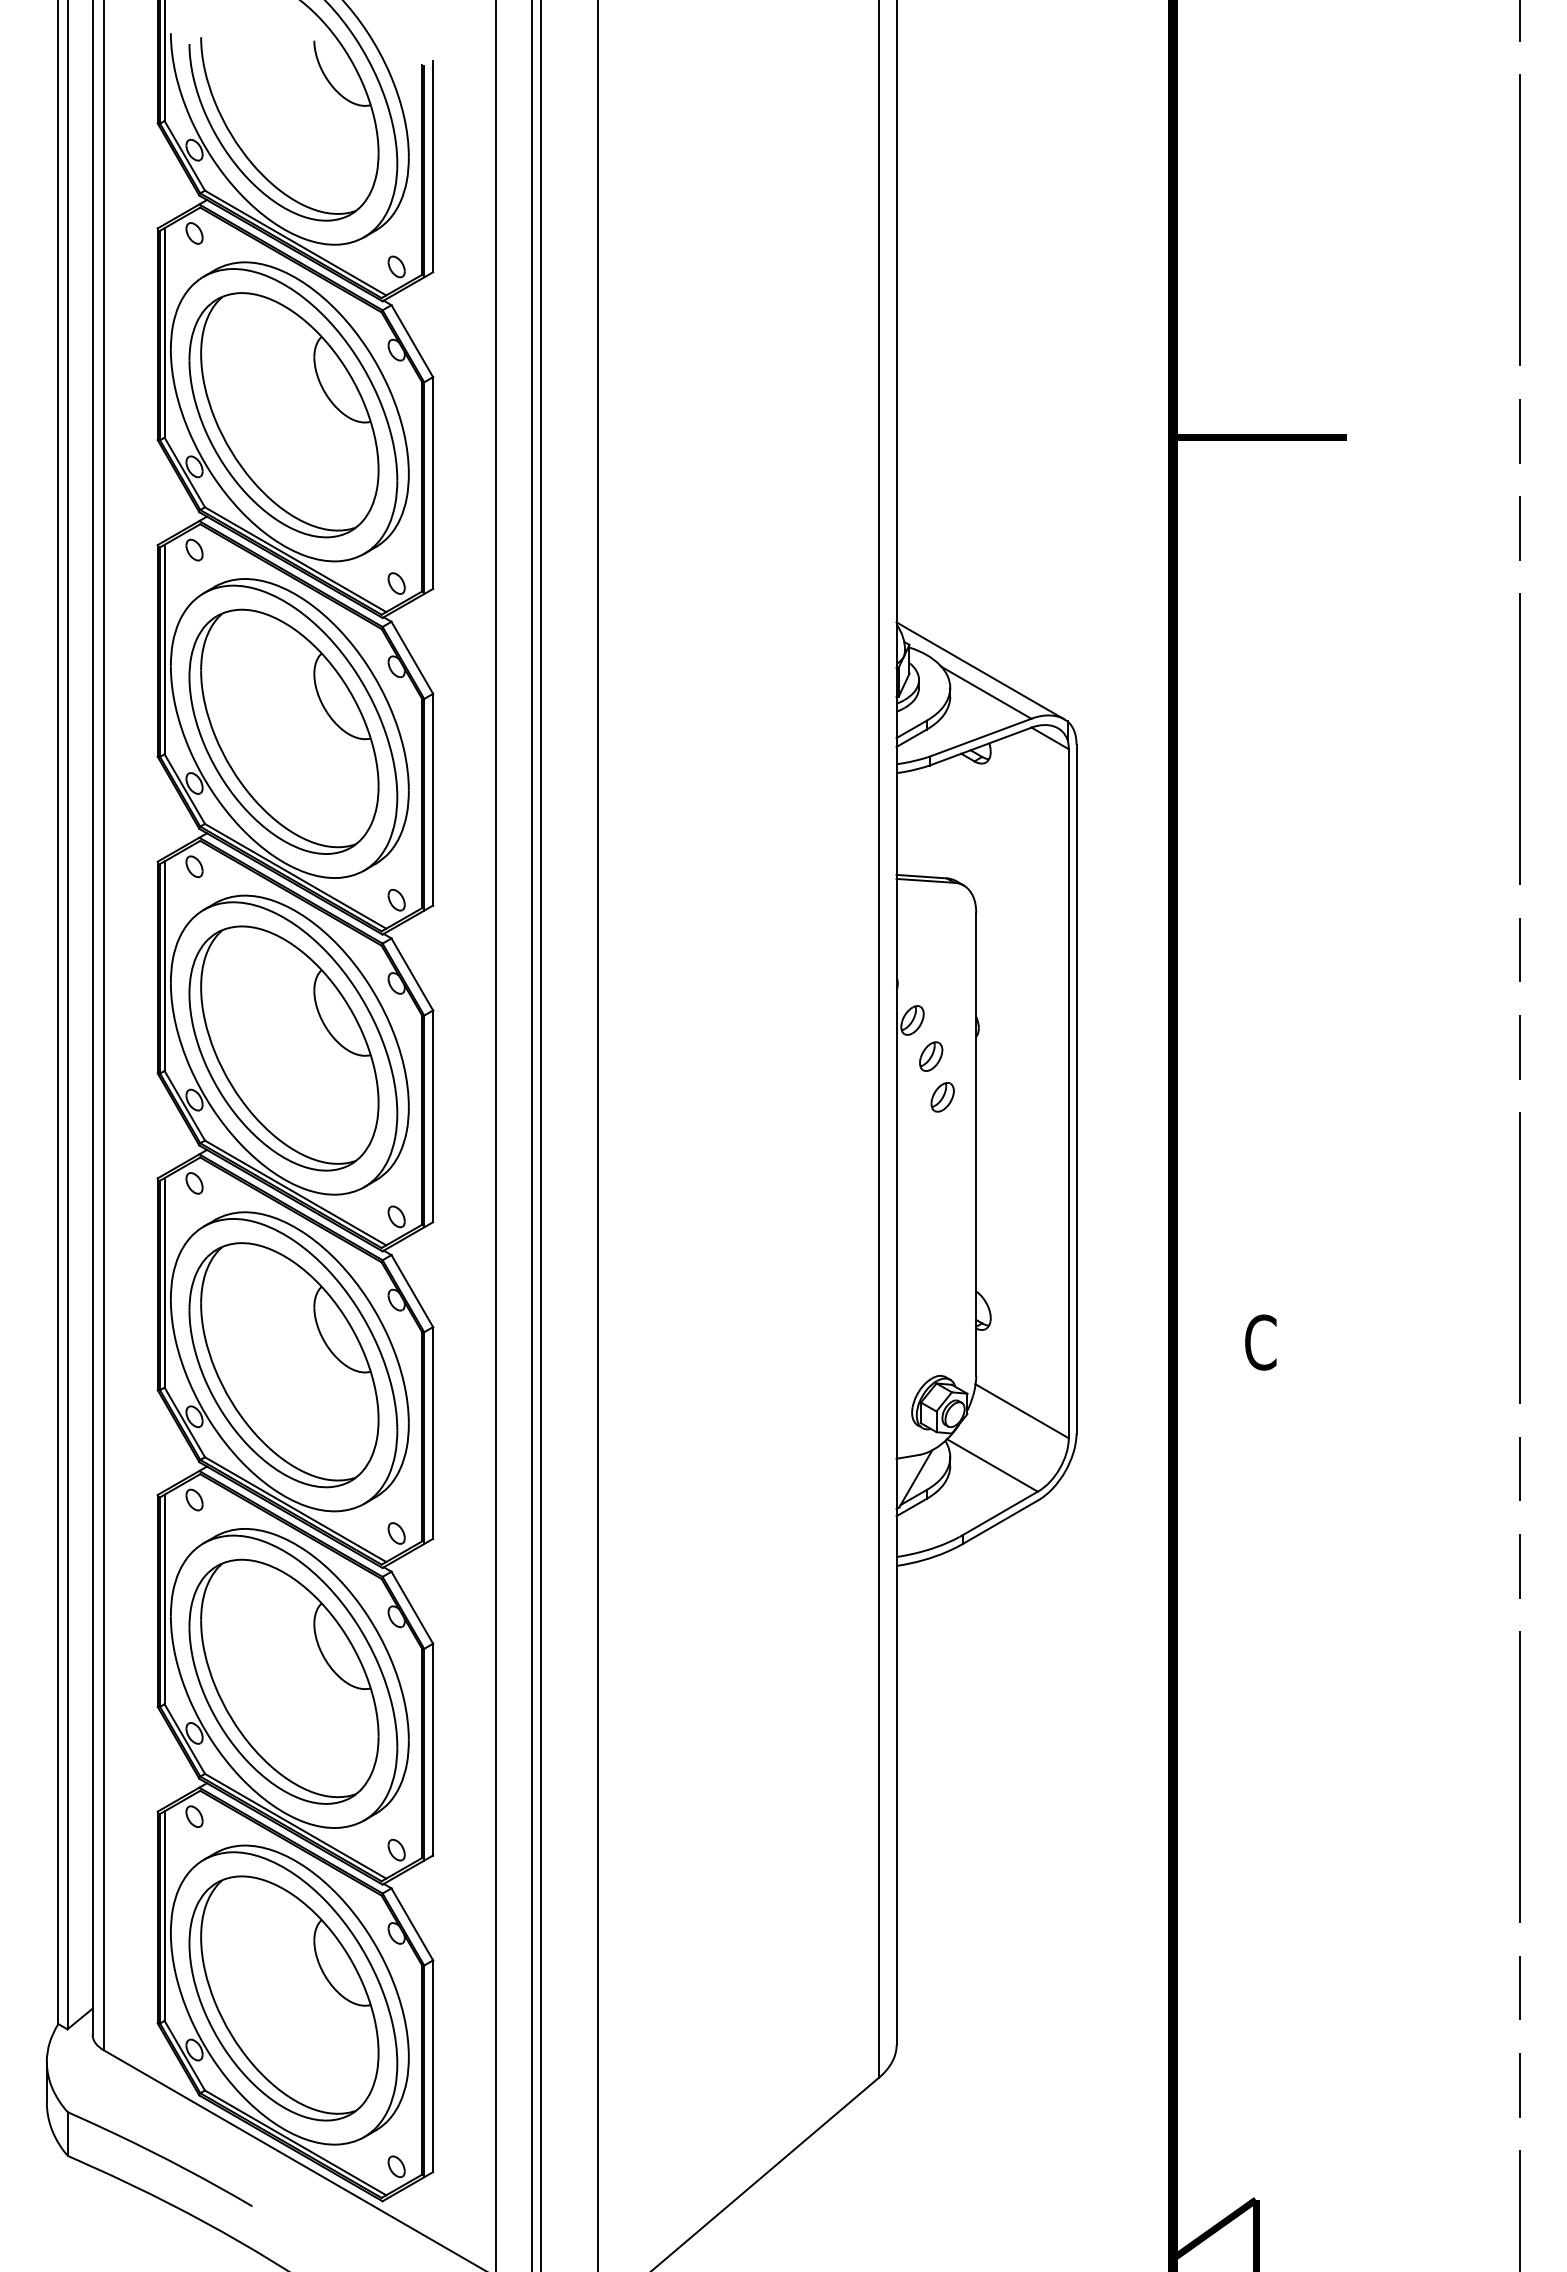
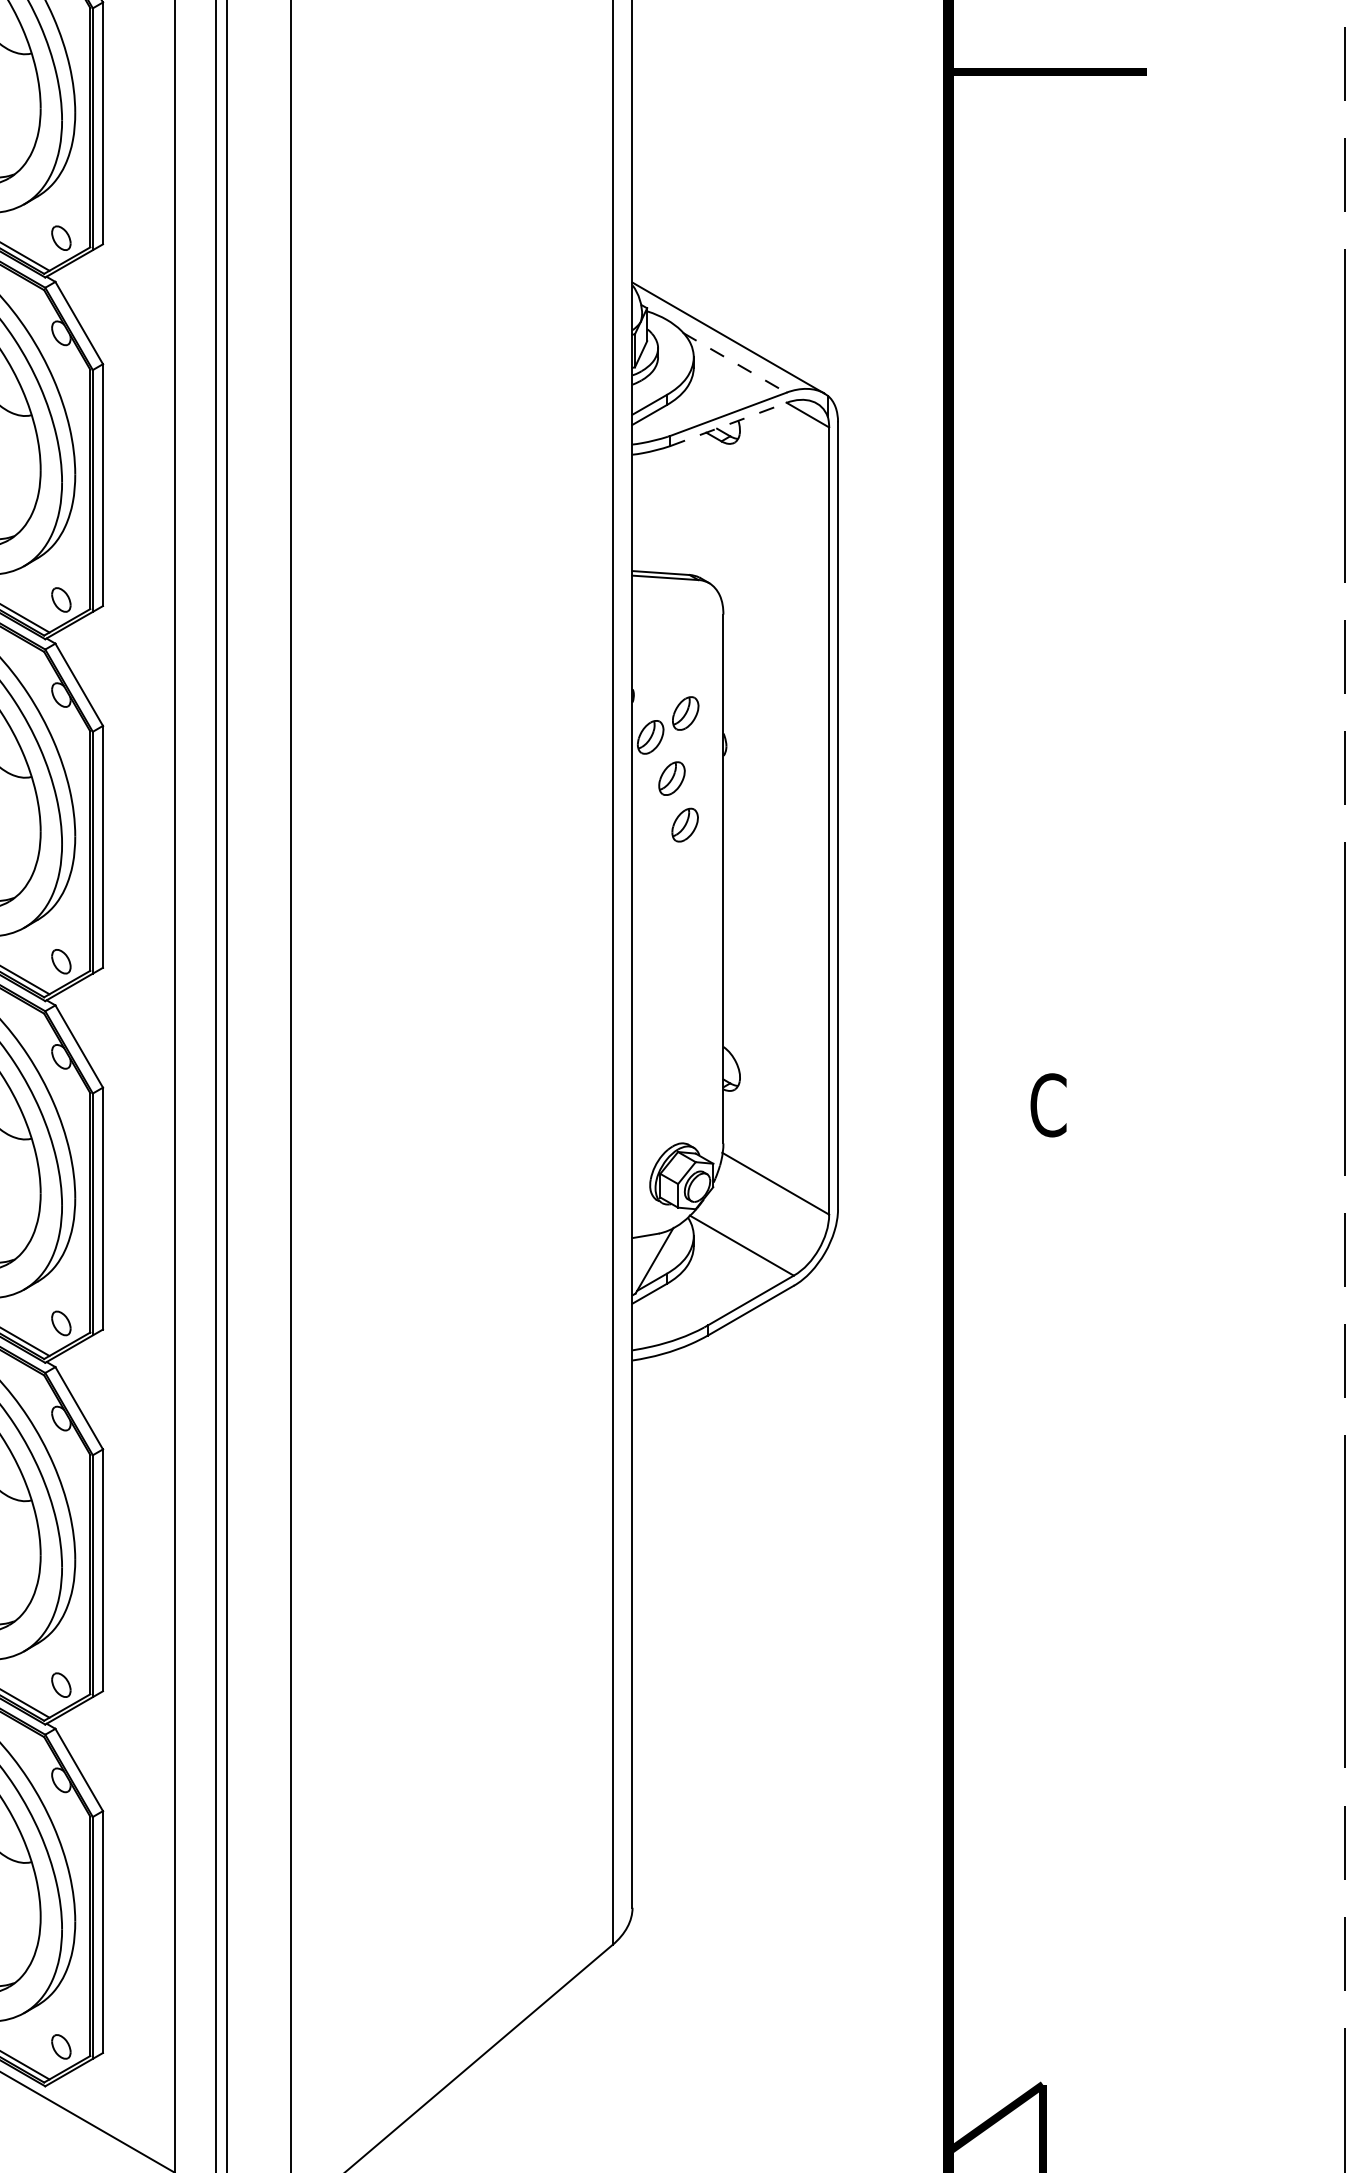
line: (986, 692) -> (735, 362), solid -> dashed
line: (980, 746) -> (728, 424), solid -> dashed
part: (943, 999) -> (686, 713), added

